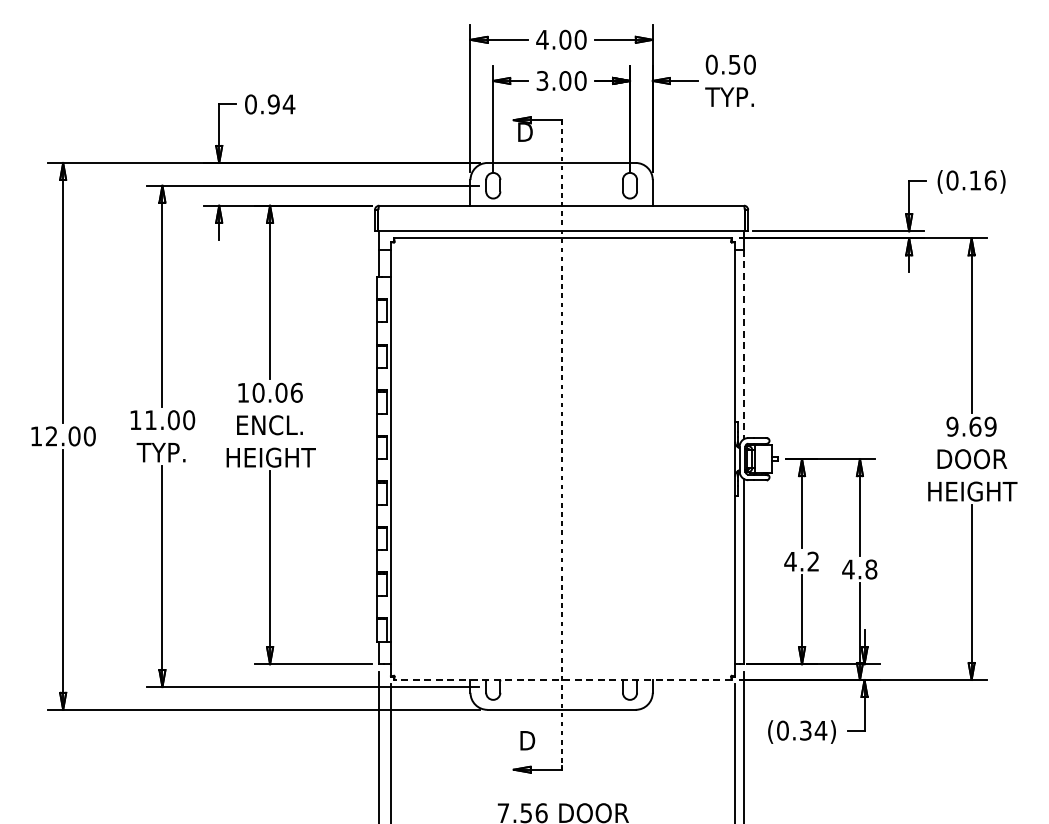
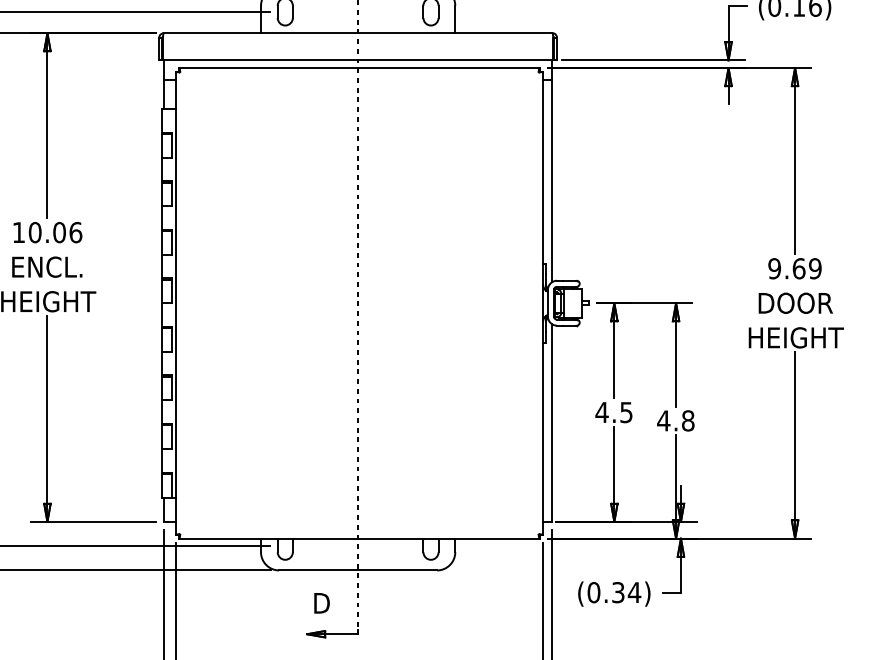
line: (743, 344) -> (551, 181), dashed -> solid
text: (812, 561) -> (625, 412), 4.2 -> 4.5
line: (562, 679) -> (359, 538), dashed -> solid

